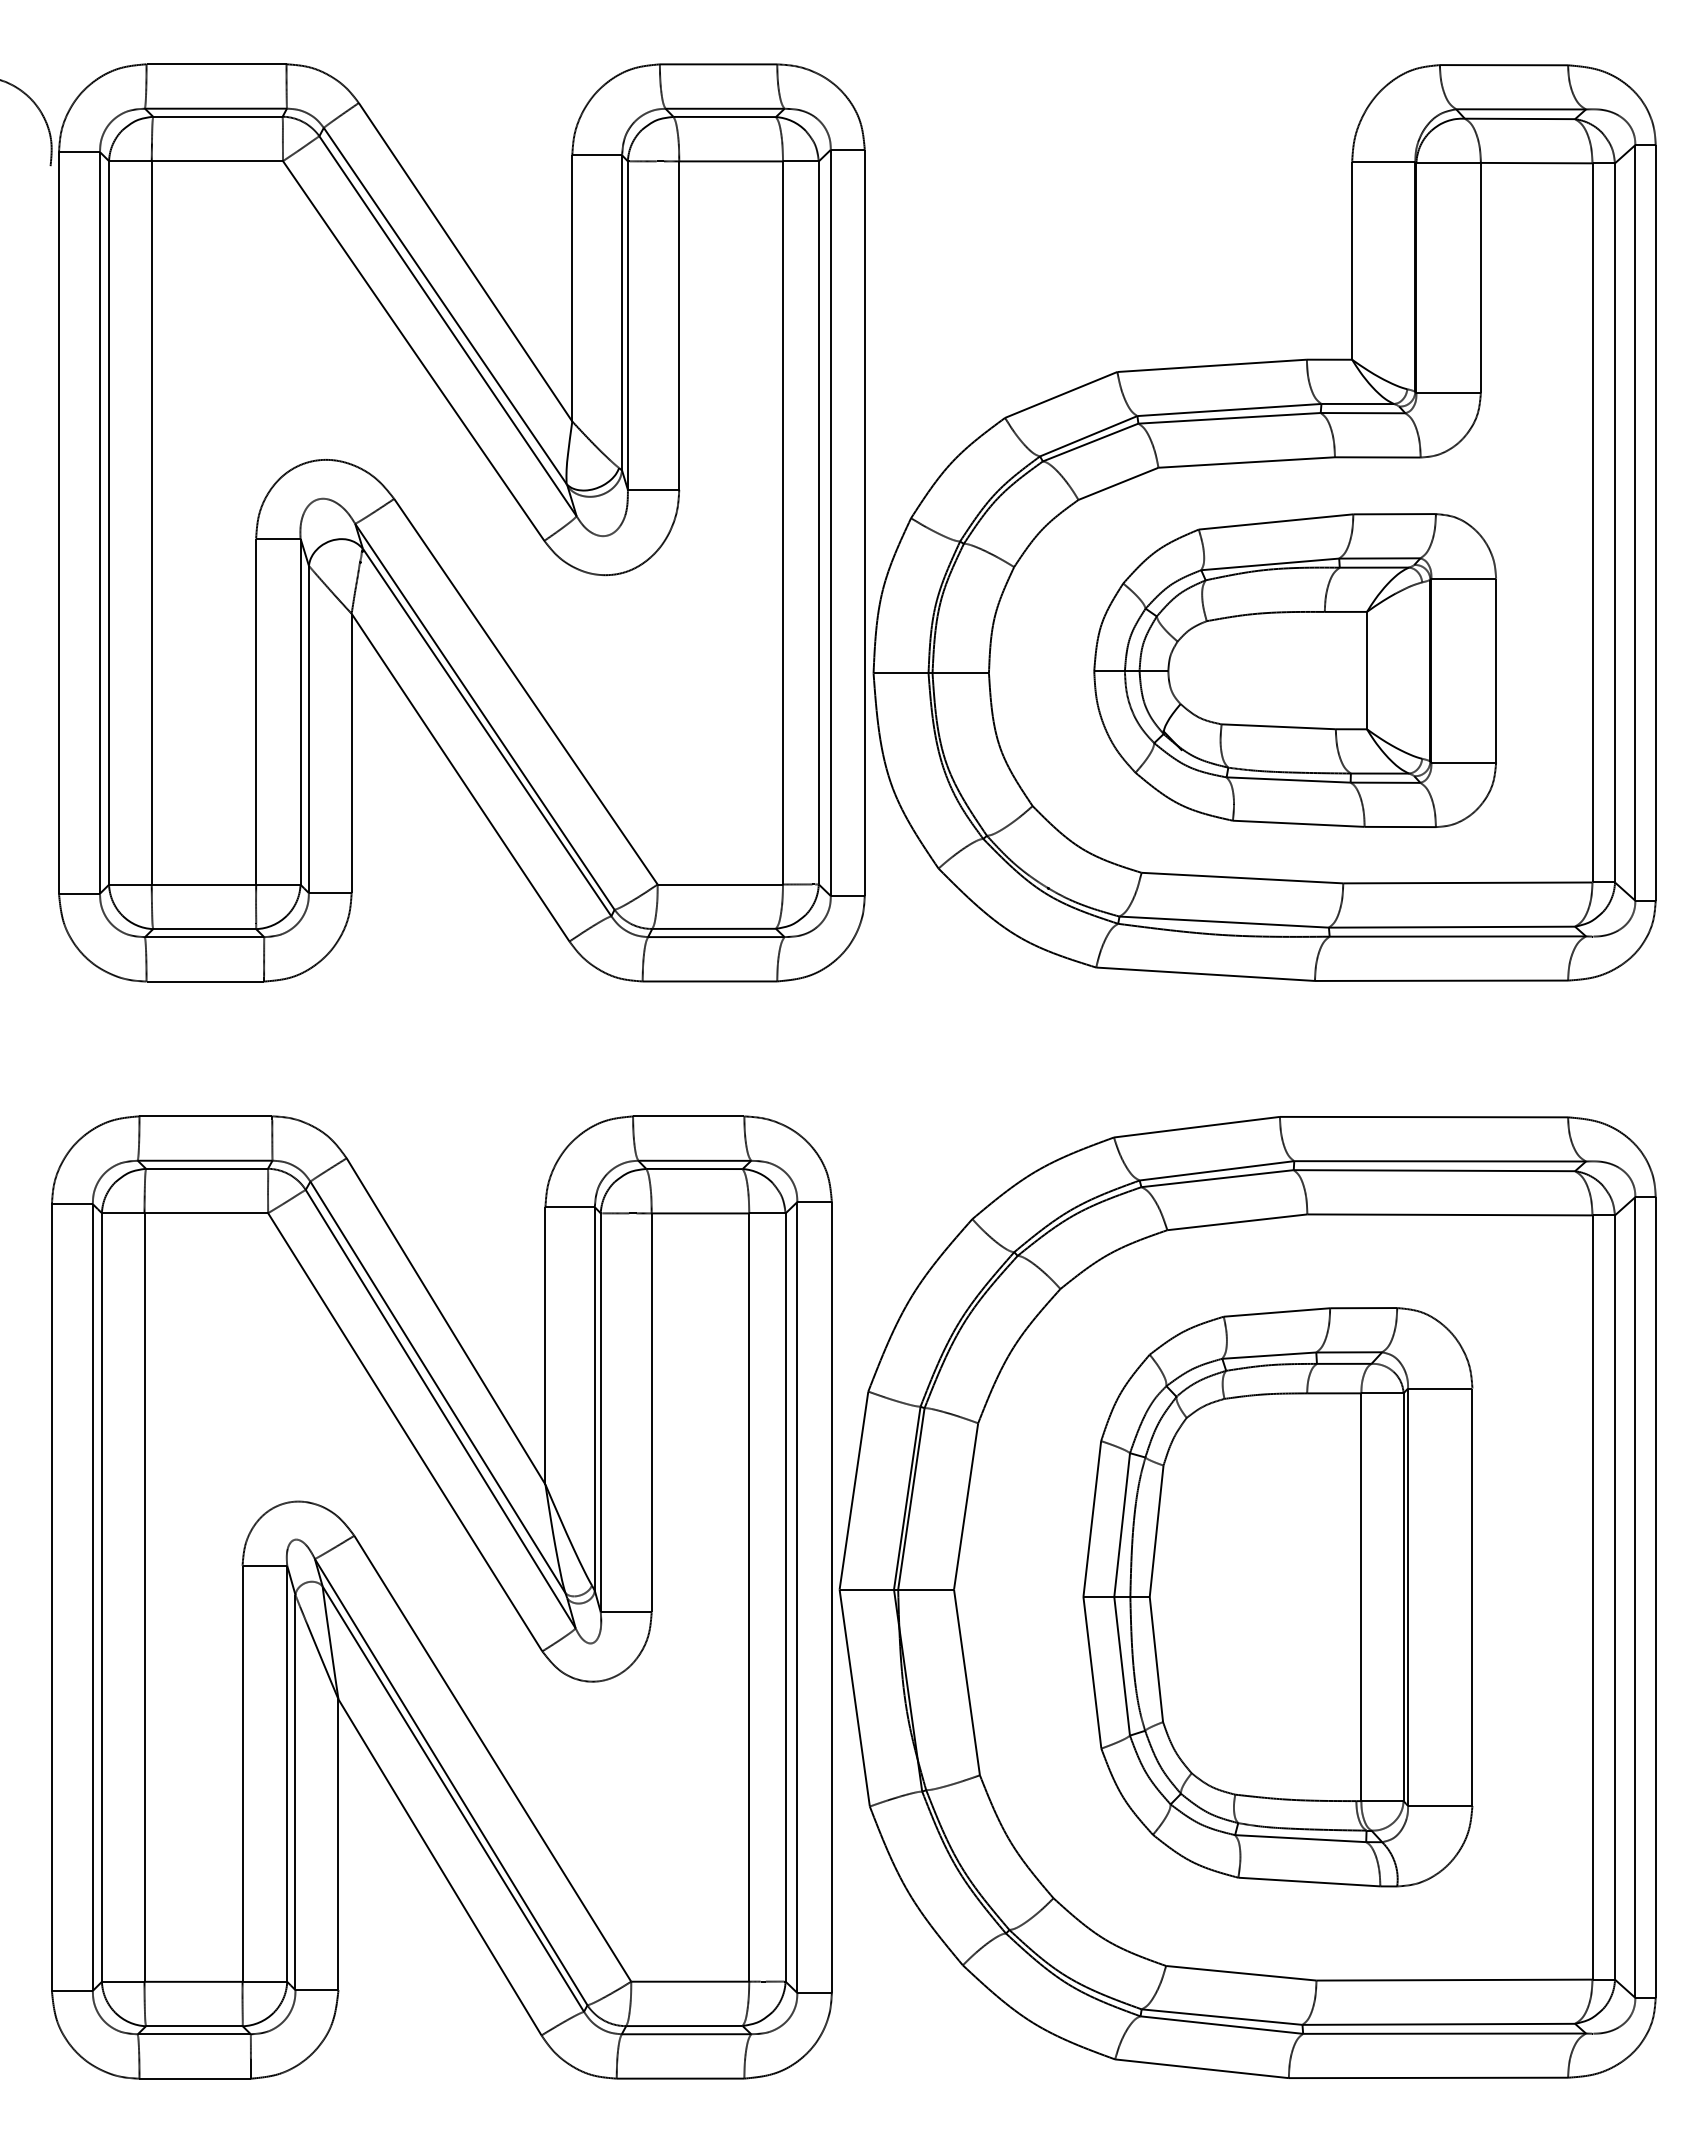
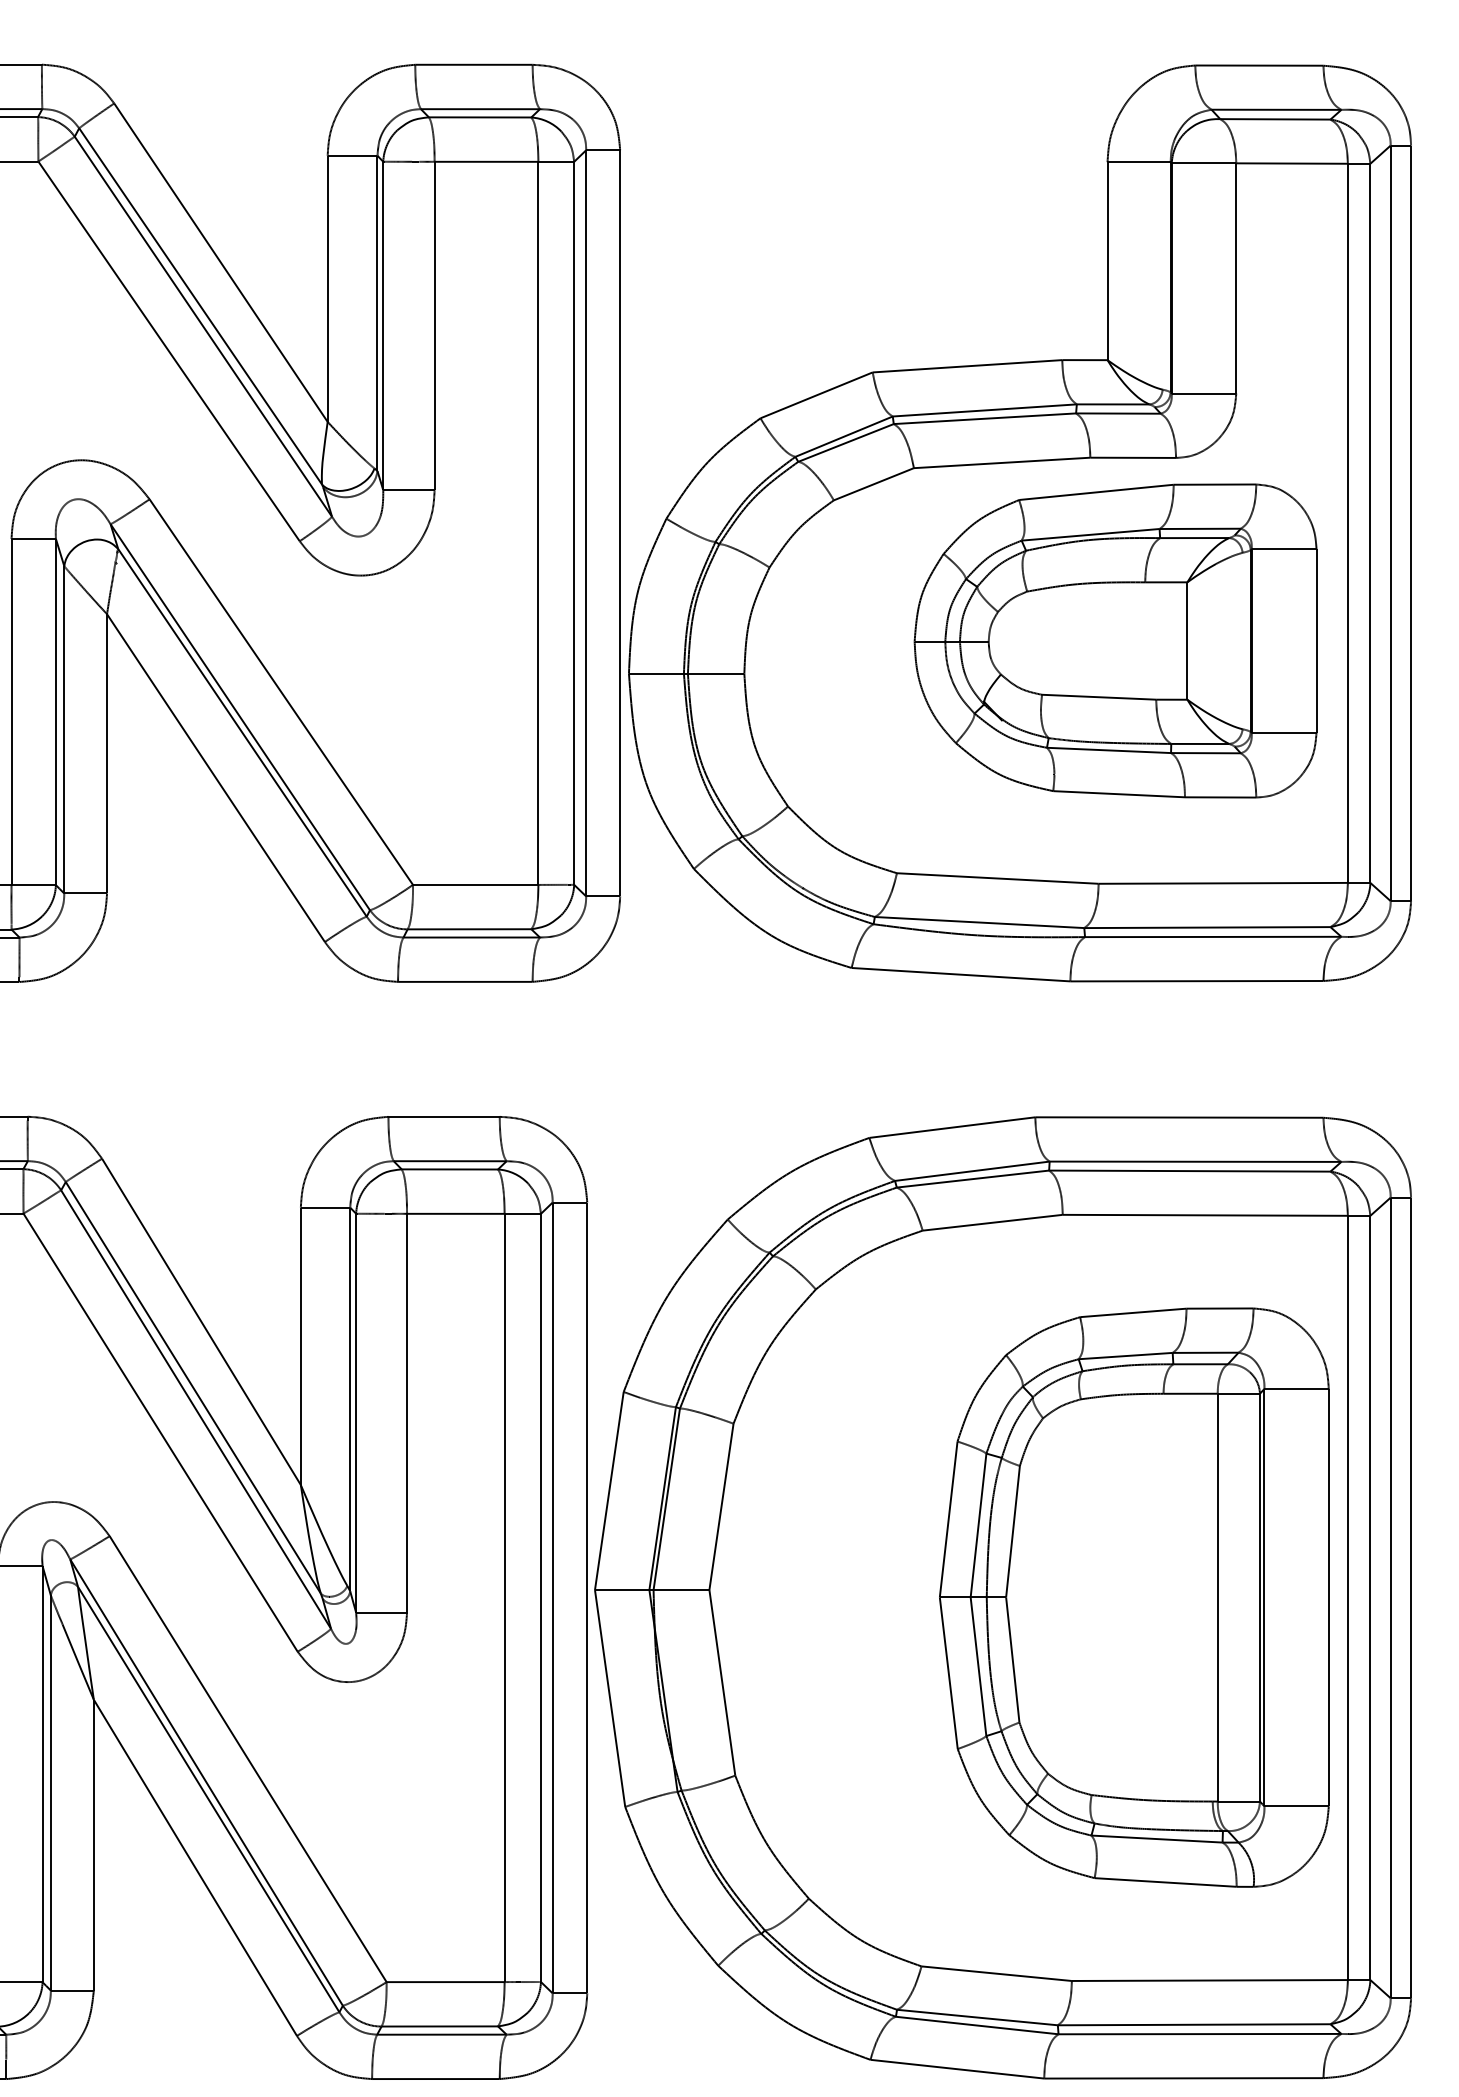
part: (1294, 670) -> (1114, 640), moved
part: (1277, 1597) -> (1133, 1597), moved

